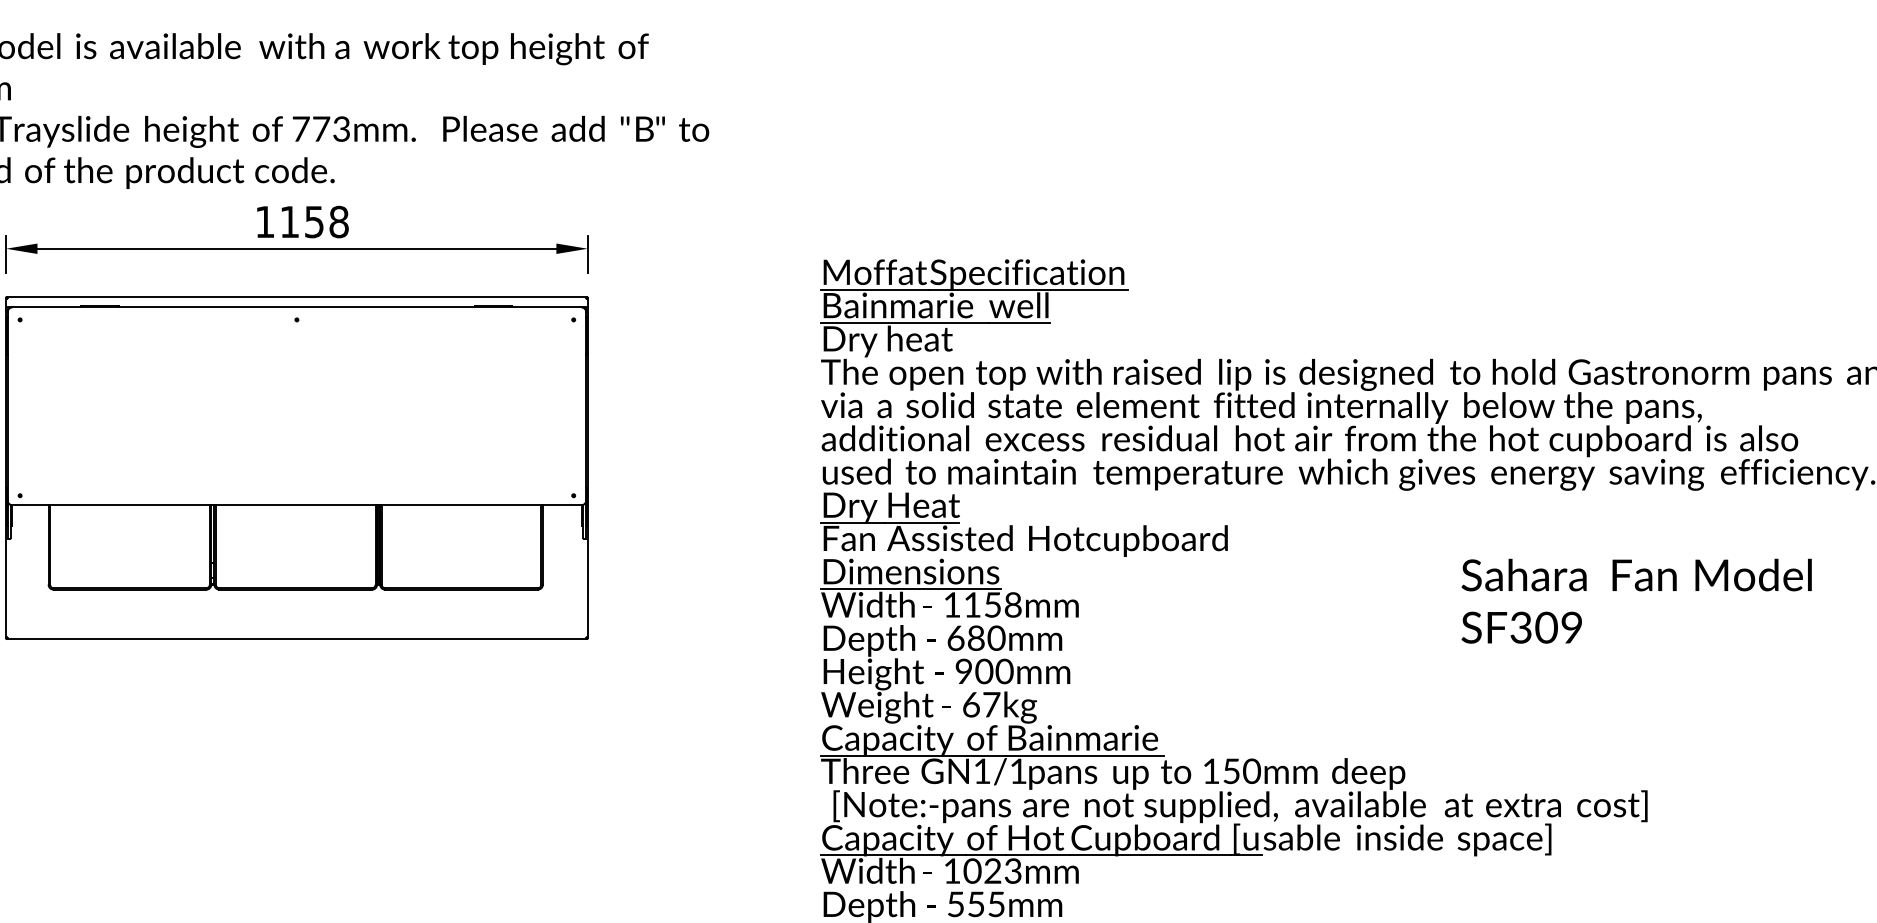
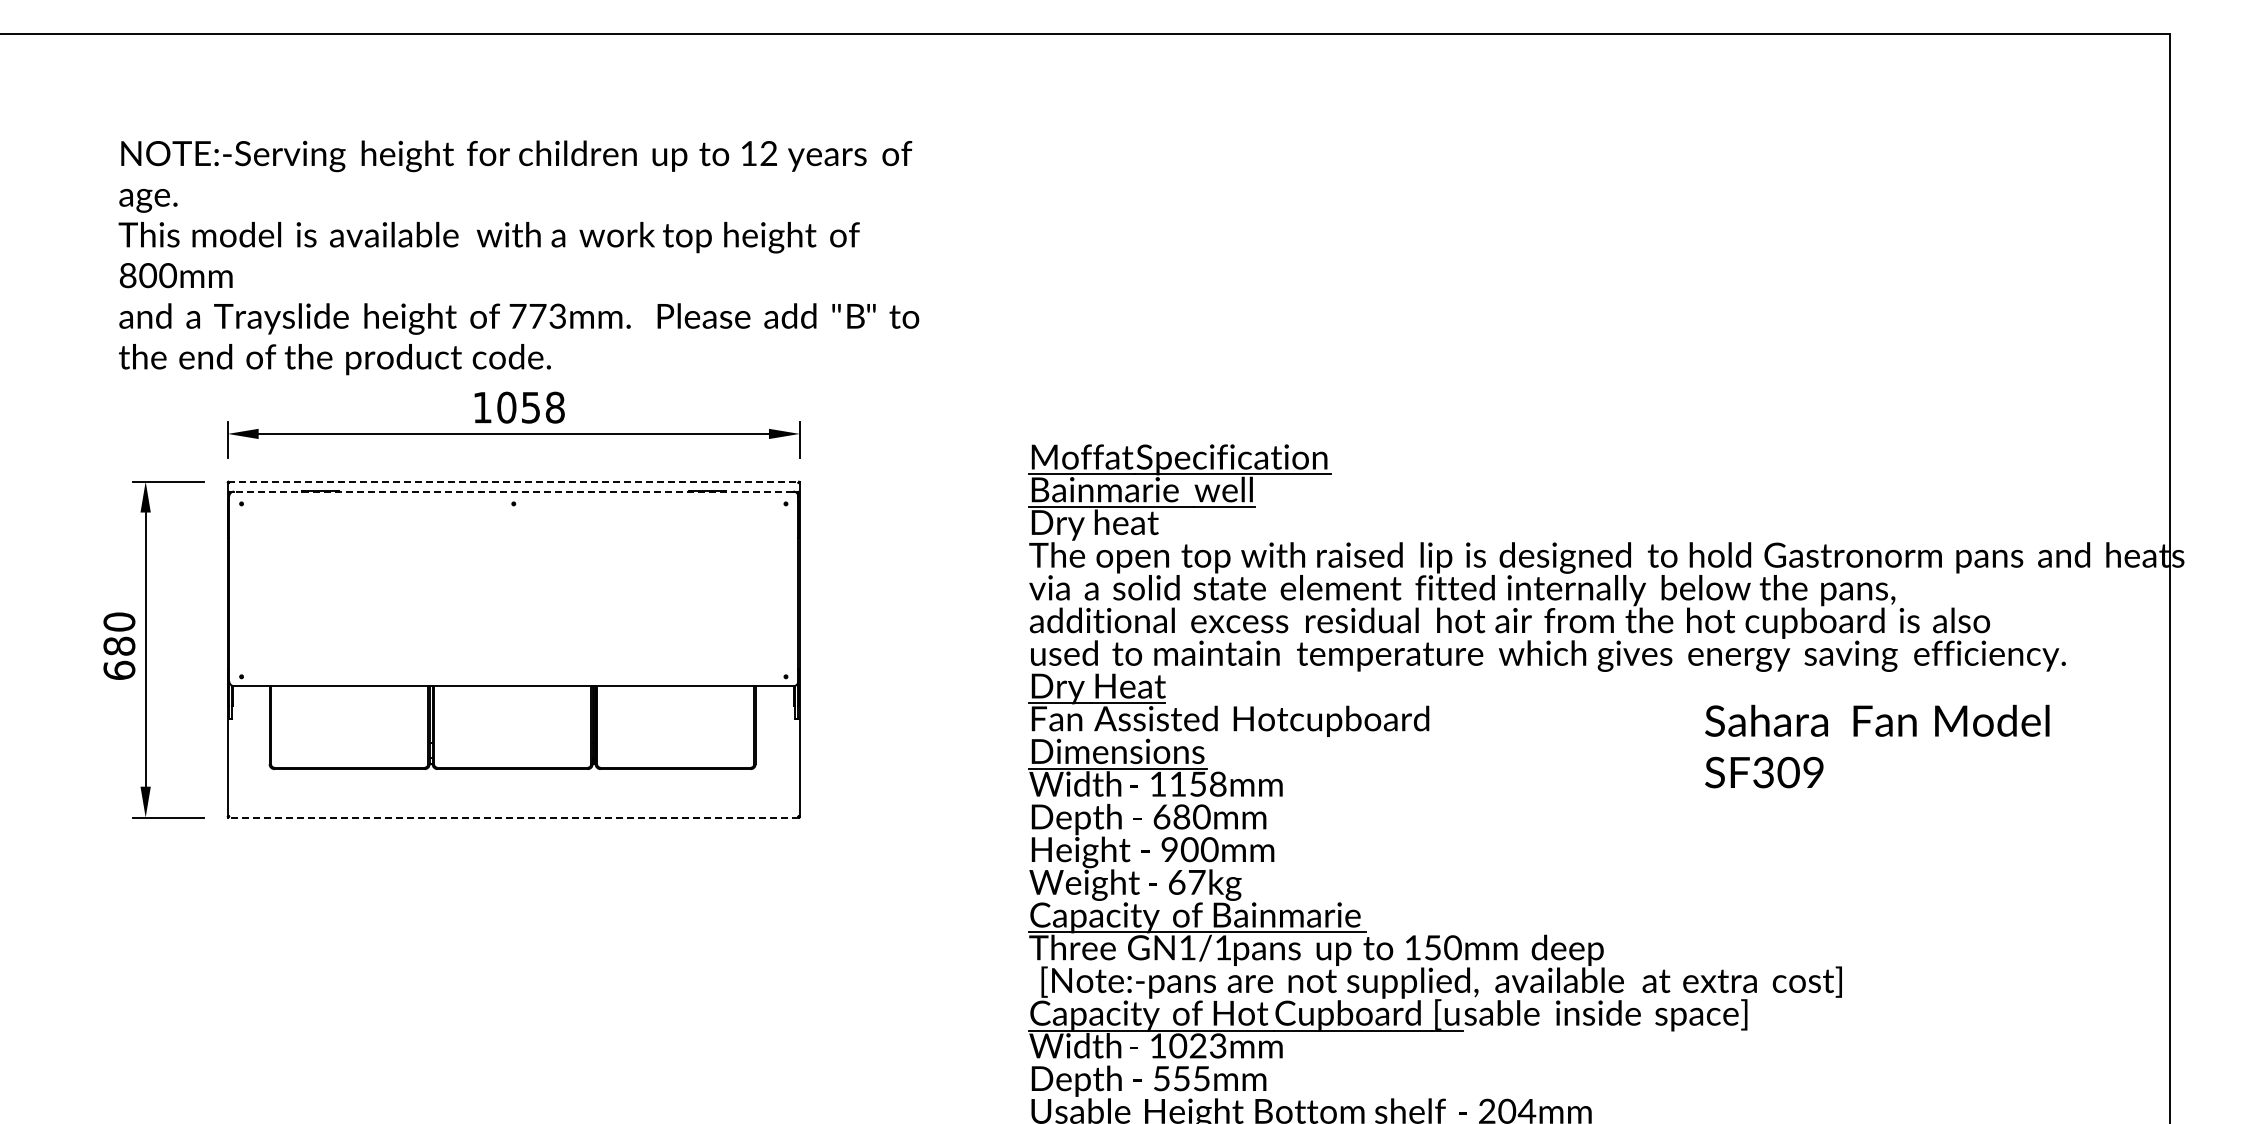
text: (289, 221) -> (506, 407), 1158 -> 1058
line: (297, 297) -> (514, 481), solid -> dashed
line: (296, 307) -> (513, 491), solid -> dashed
text: (1636, 601) -> (1877, 746), moved
line: (296, 638) -> (513, 817), solid -> dashed

